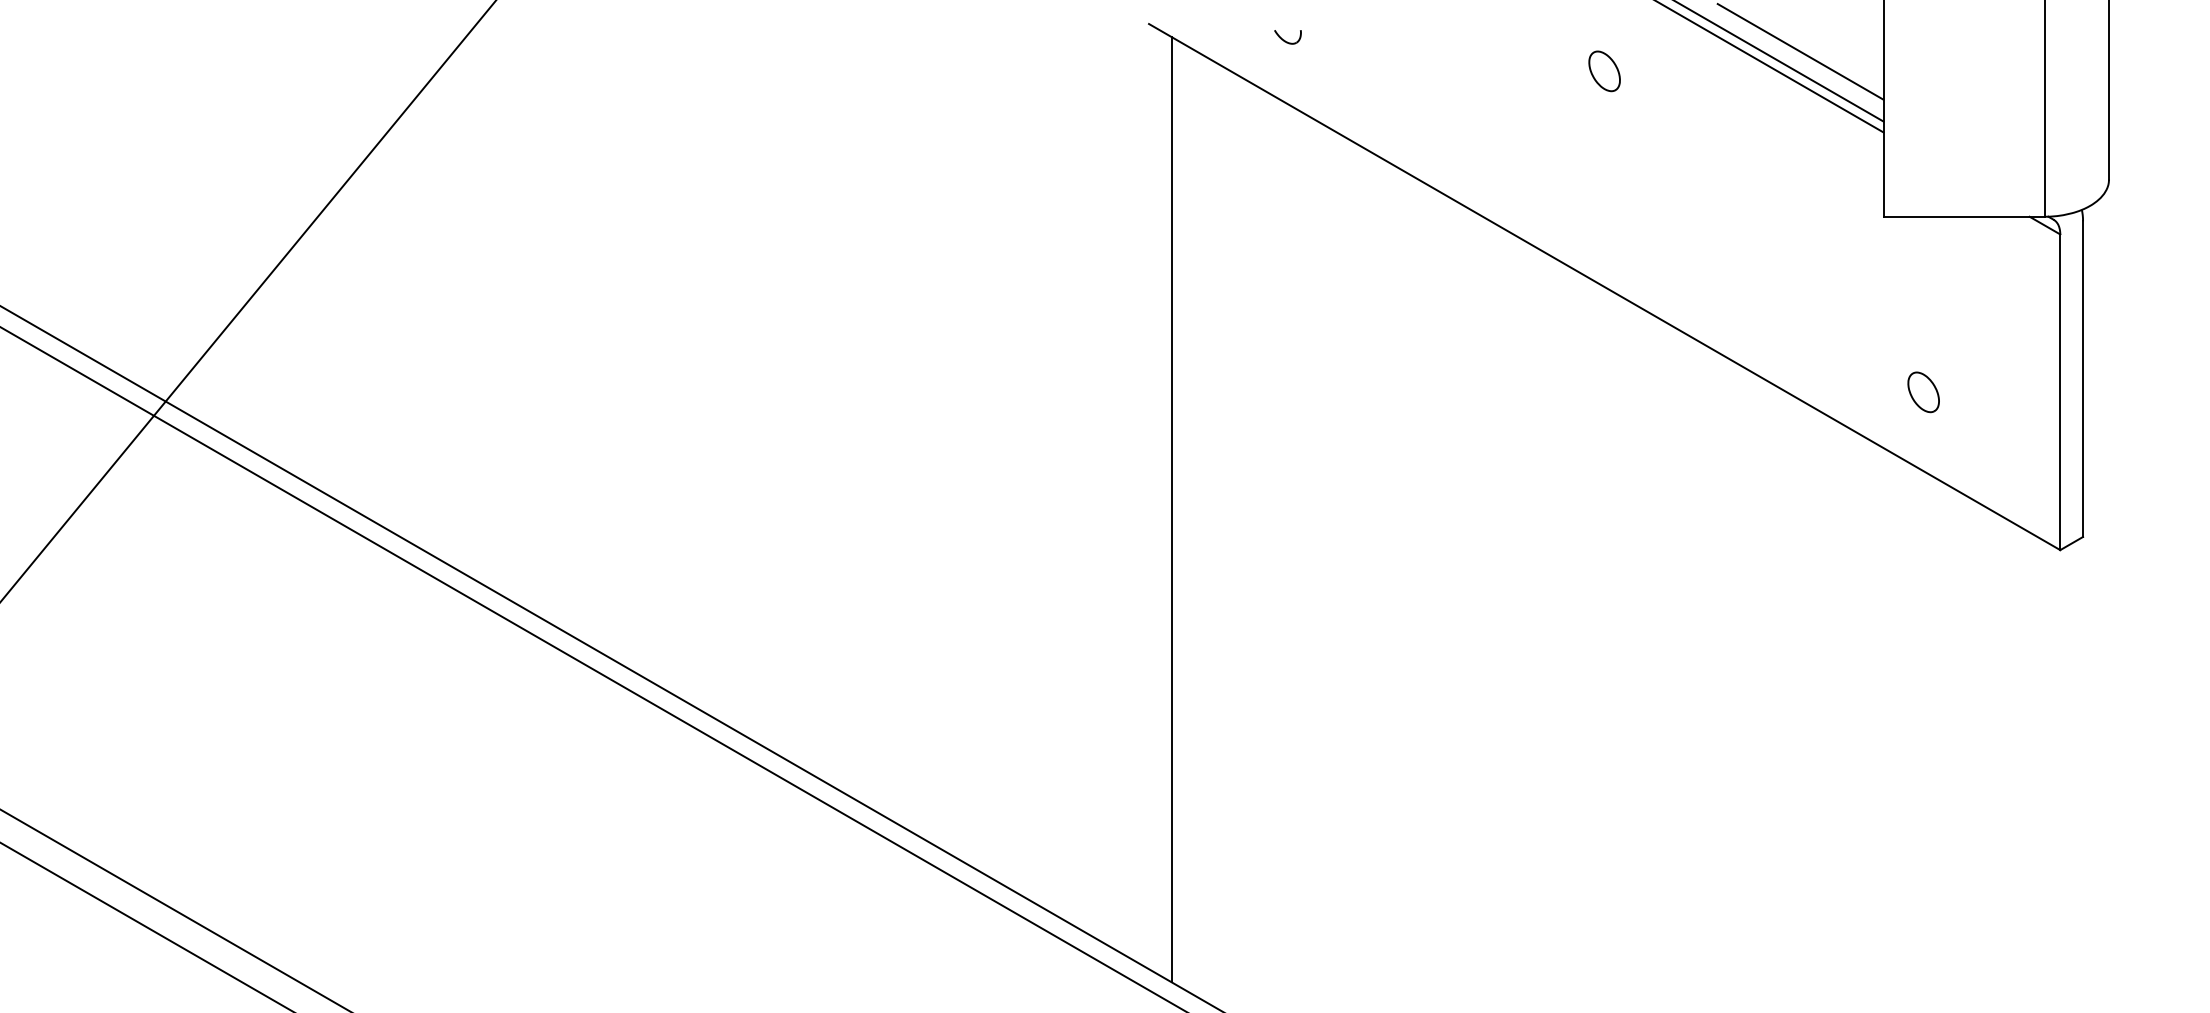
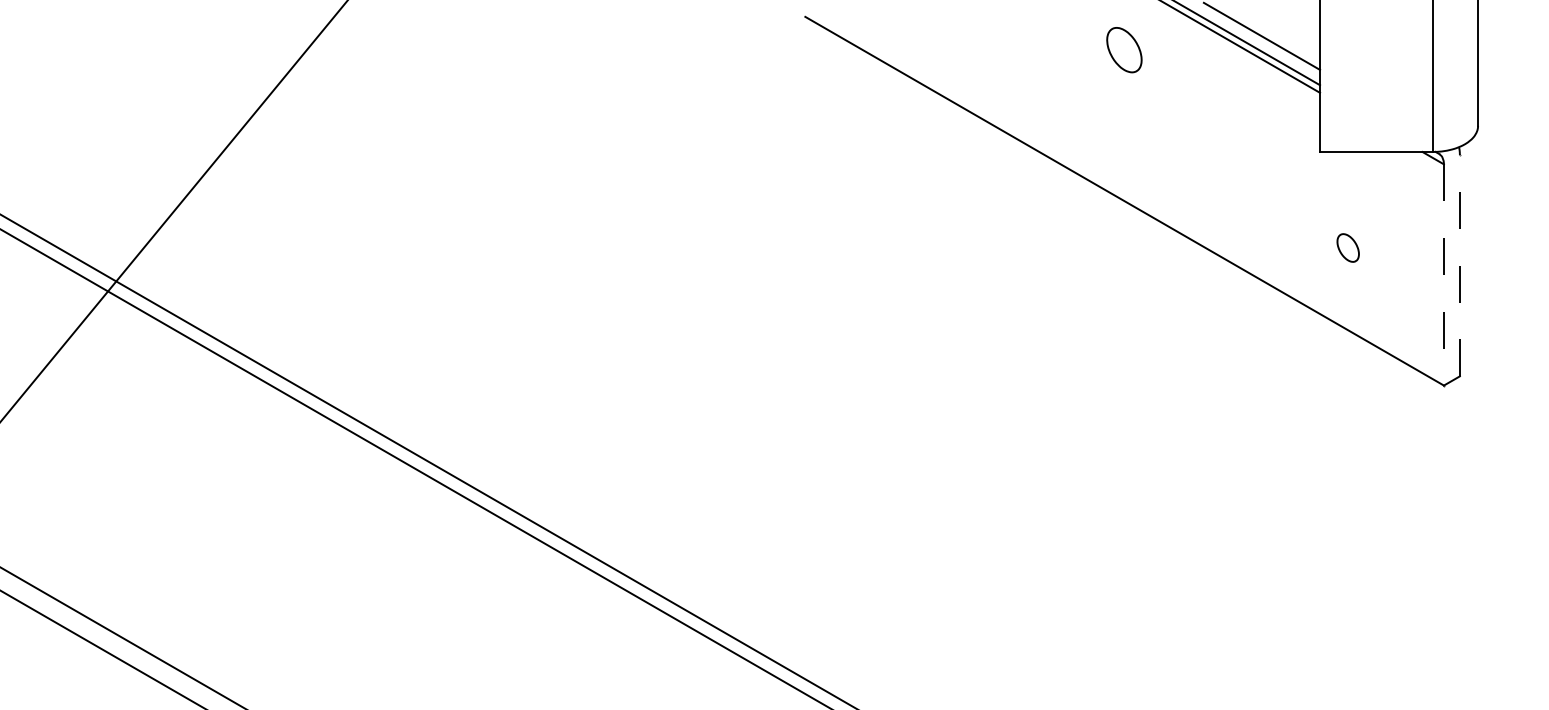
part: (1287, 37) -> (902, 26), removed
part: (1604, 70) -> (1124, 49), size x1.6
line: (2082, 378) -> (1459, 265), solid -> dashed
part: (1922, 391) -> (1347, 247), moved
line: (2059, 391) -> (1443, 274), solid -> dashed
line: (1172, 510) -> (821, 357), removed

